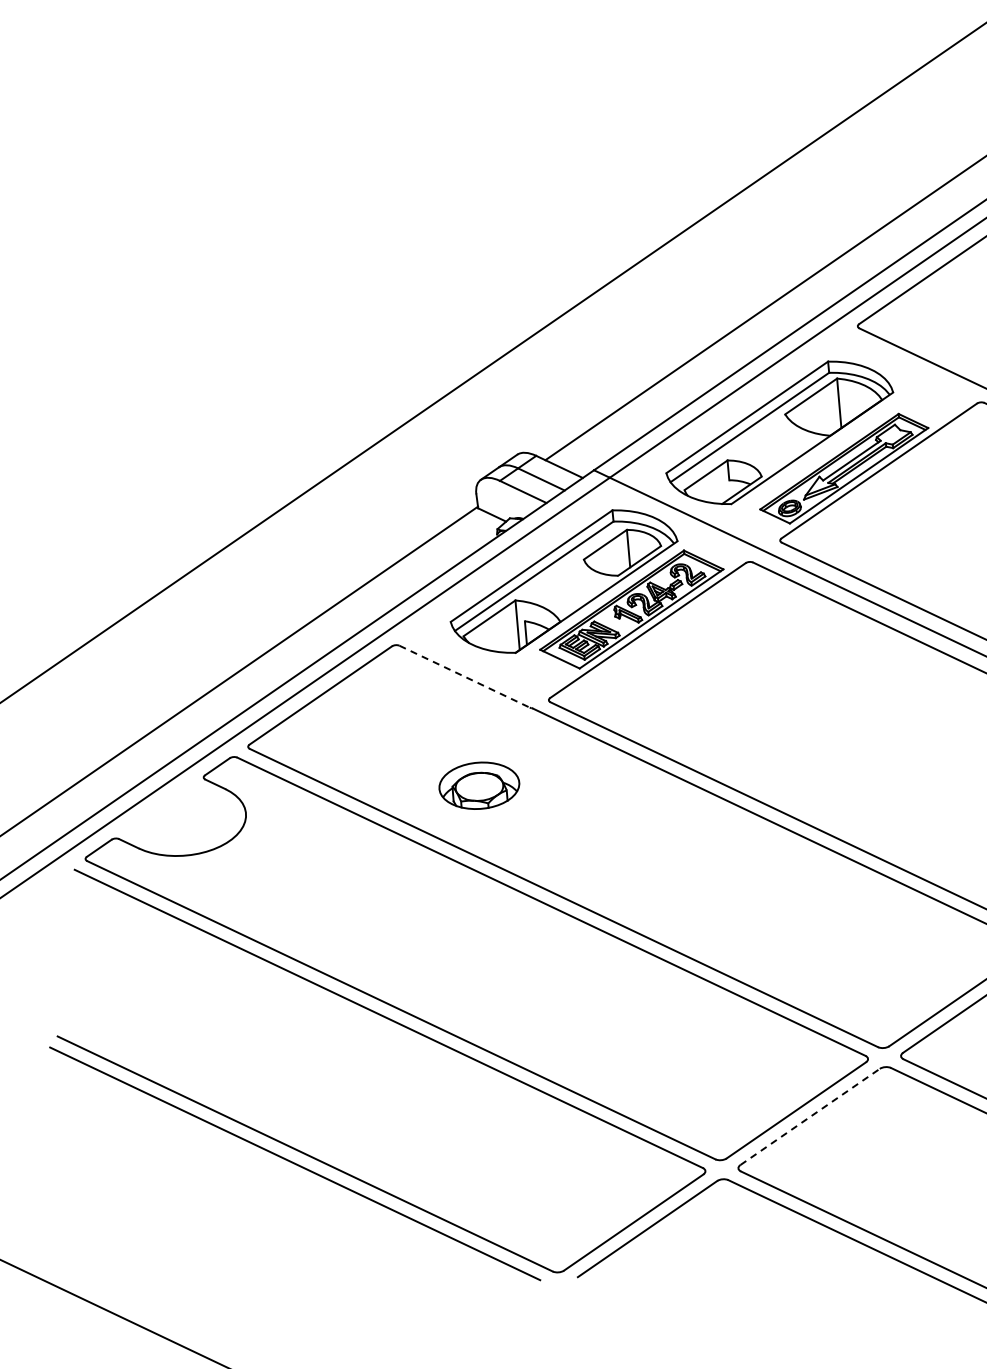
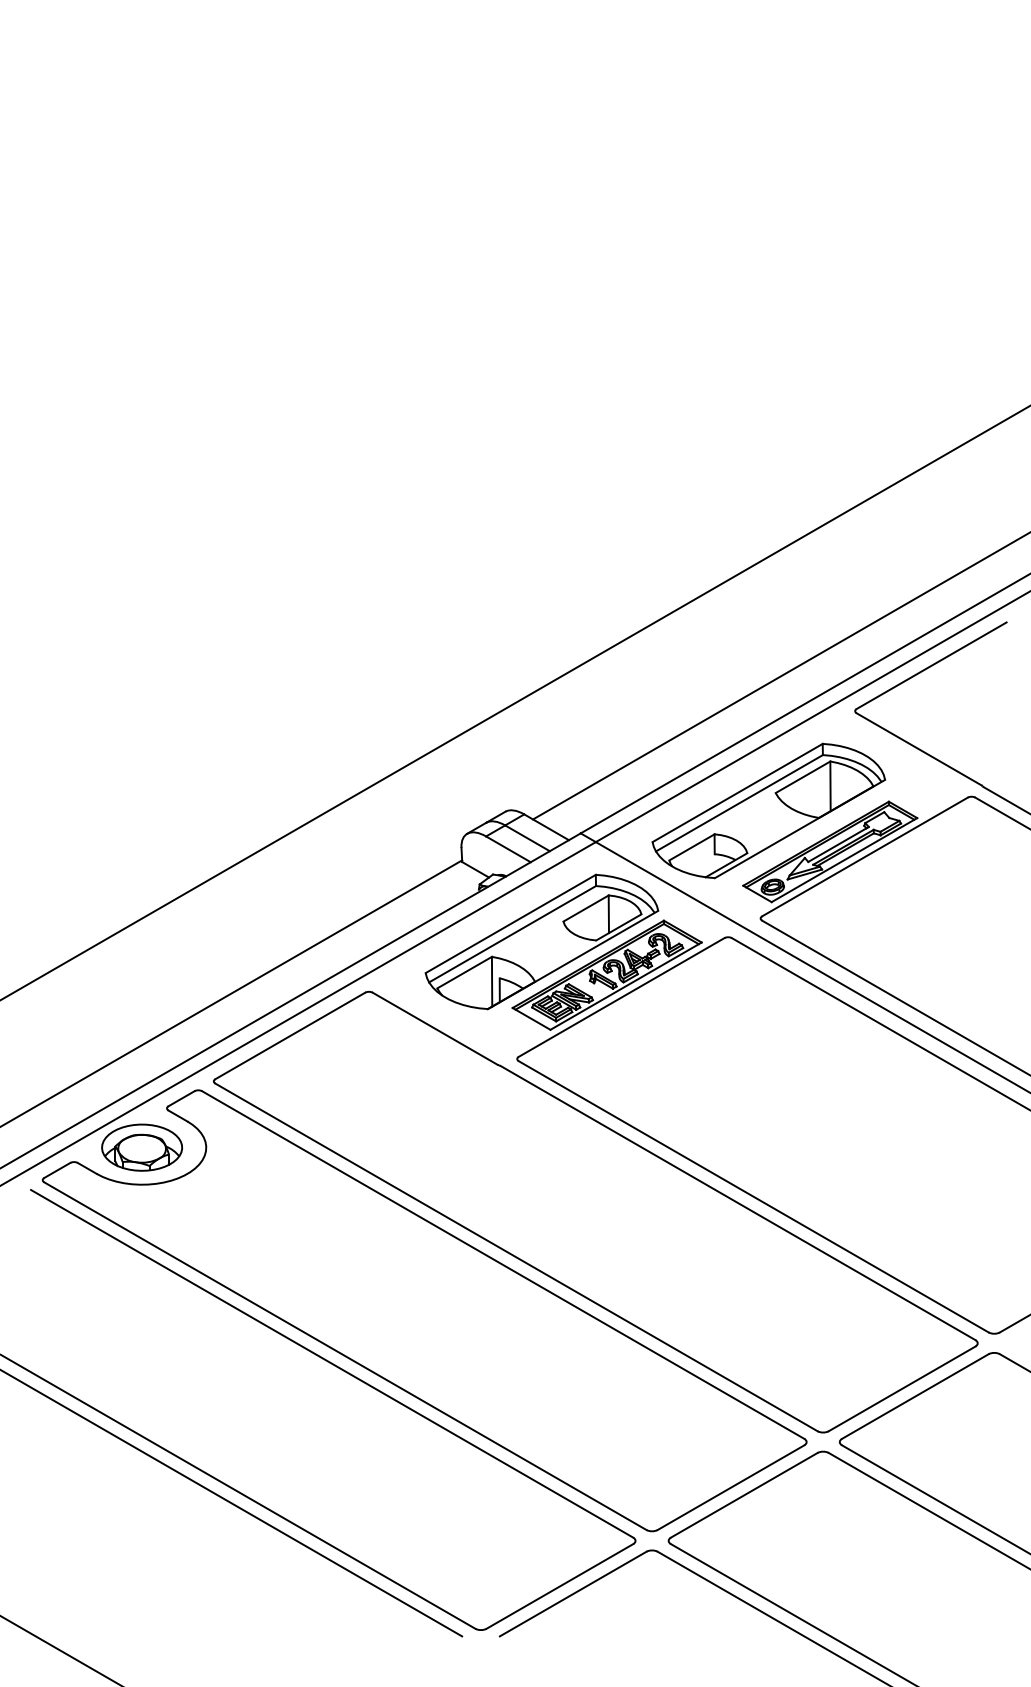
line: (464, 676) -> (435, 1028), dashed -> solid
part: (478, 785) -> (141, 1147), moved
line: (810, 1117) -> (744, 1495), dashed -> solid

